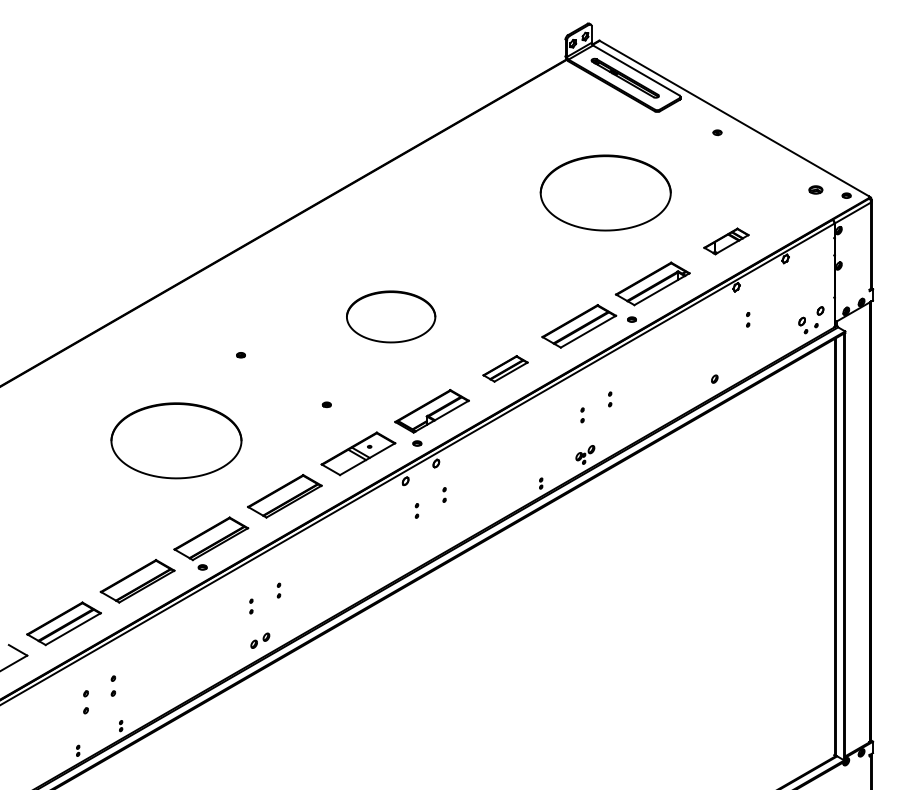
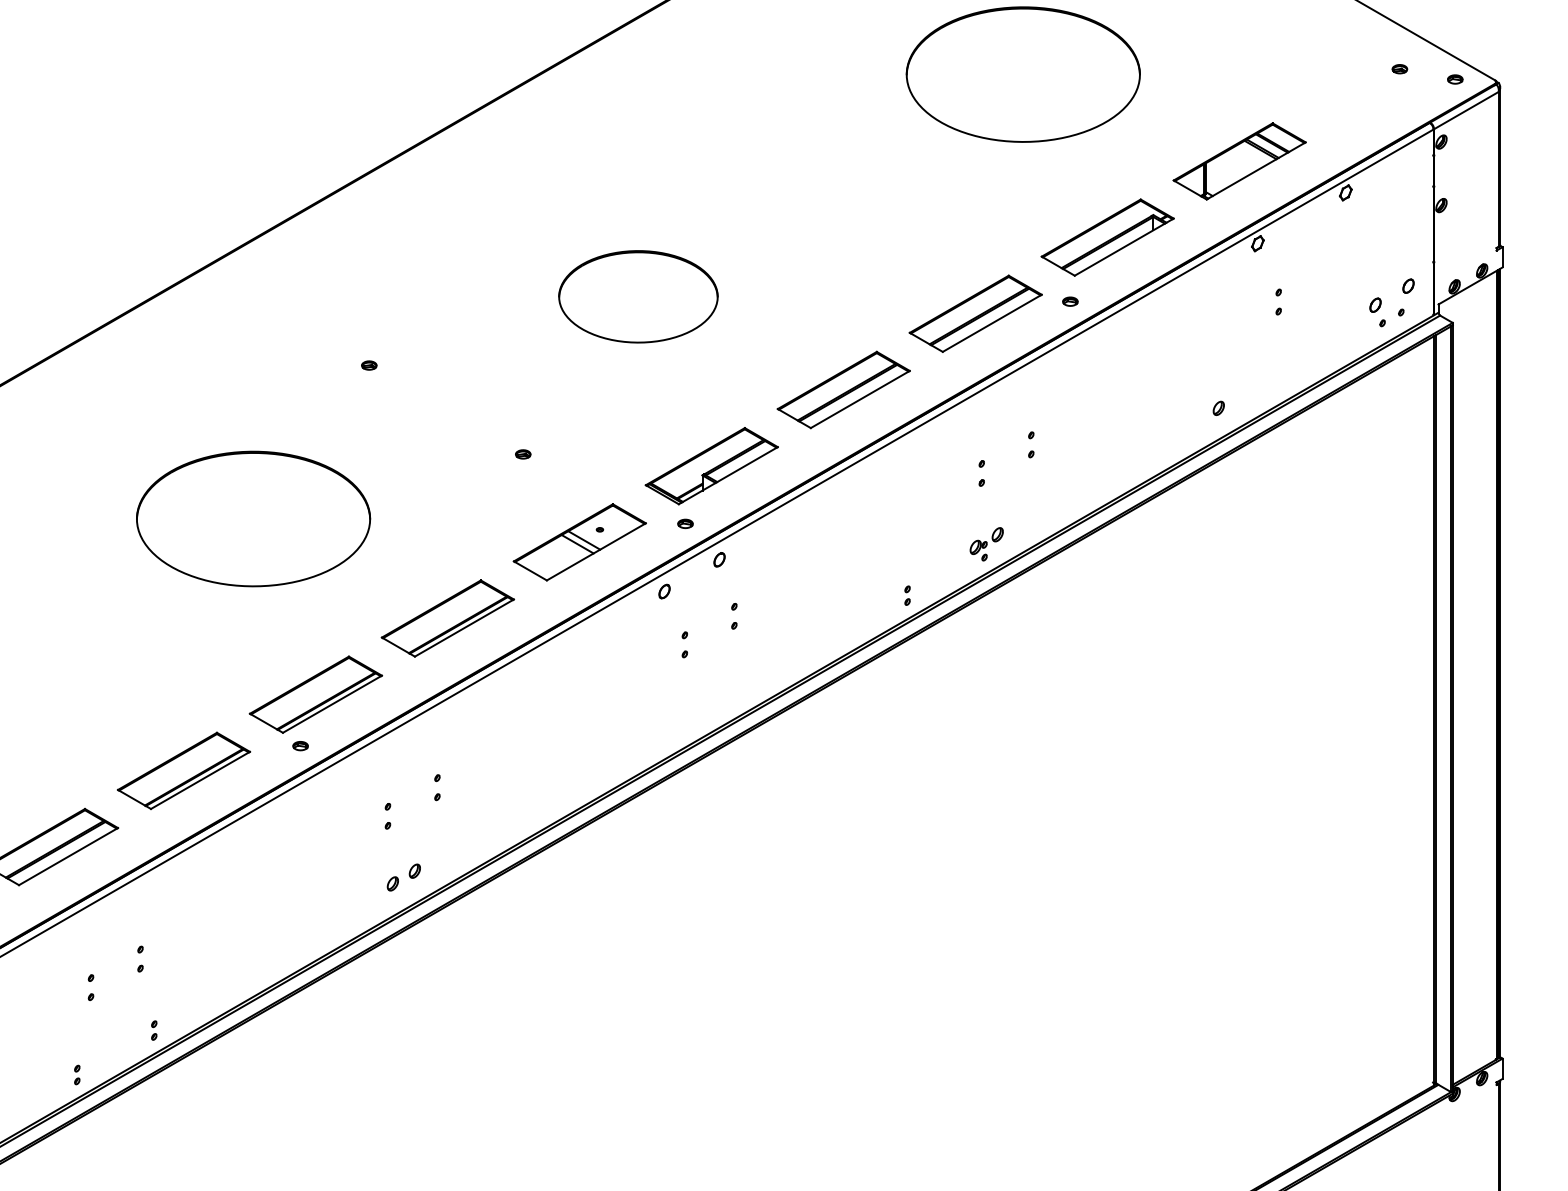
part: (815, 189) -> (1399, 68), size x0.62
part: (726, 241) -> (1239, 161), size x1.67
part: (505, 368) -> (843, 389), size x1.67
part: (113, 686) -> (140, 959), size x0.71
part: (85, 701) -> (90, 986), size x0.62

